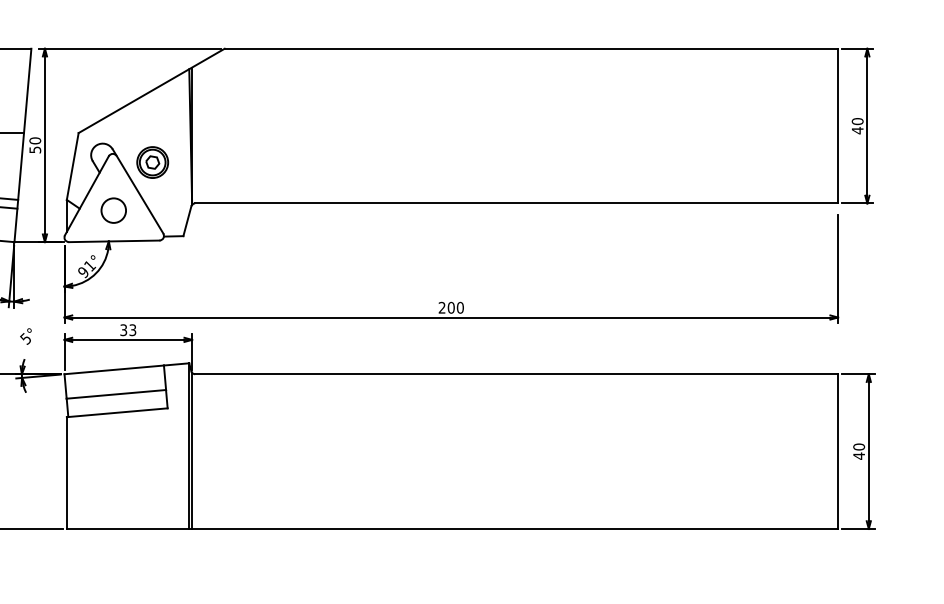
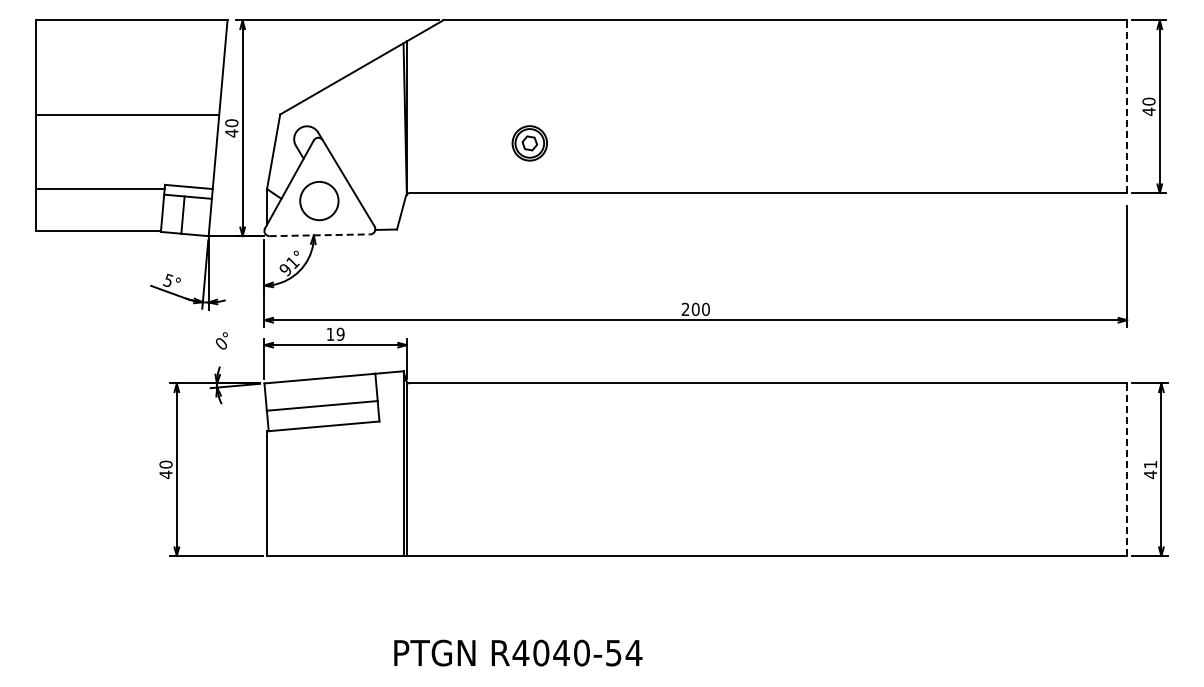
line: (838, 125) -> (1127, 106), solid -> dashed
text: (34, 150) -> (231, 133), 50 -> 40
part: (152, 162) -> (529, 143), moved
circle: (113, 210) -> (319, 200), size x1.4
line: (114, 241) -> (320, 235), solid -> dashed
text: (128, 329) -> (335, 333), 33 -> 19
text: (25, 338) -> (220, 343), 5° -> 0°
text: (859, 446) -> (1150, 464), 40 -> 41
line: (838, 451) -> (1127, 469), solid -> dashed

